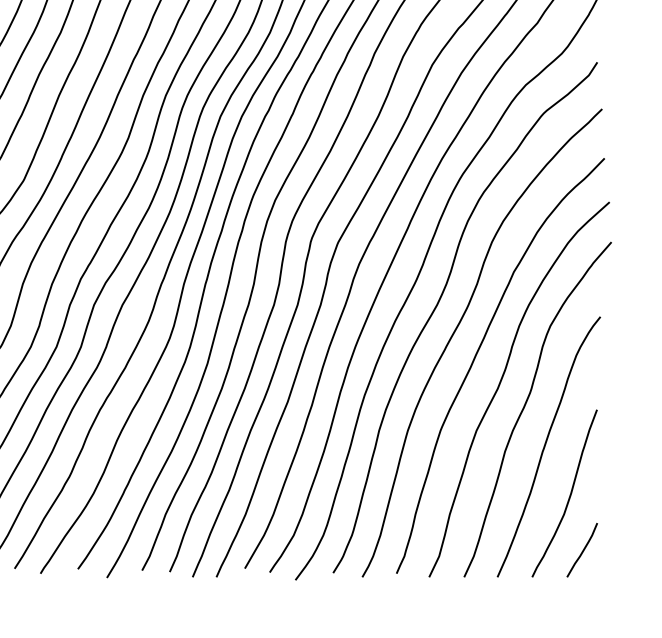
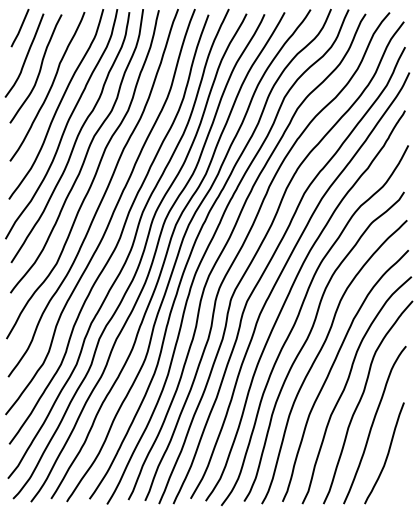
line: (582, 549) -> (395, 487), removed

